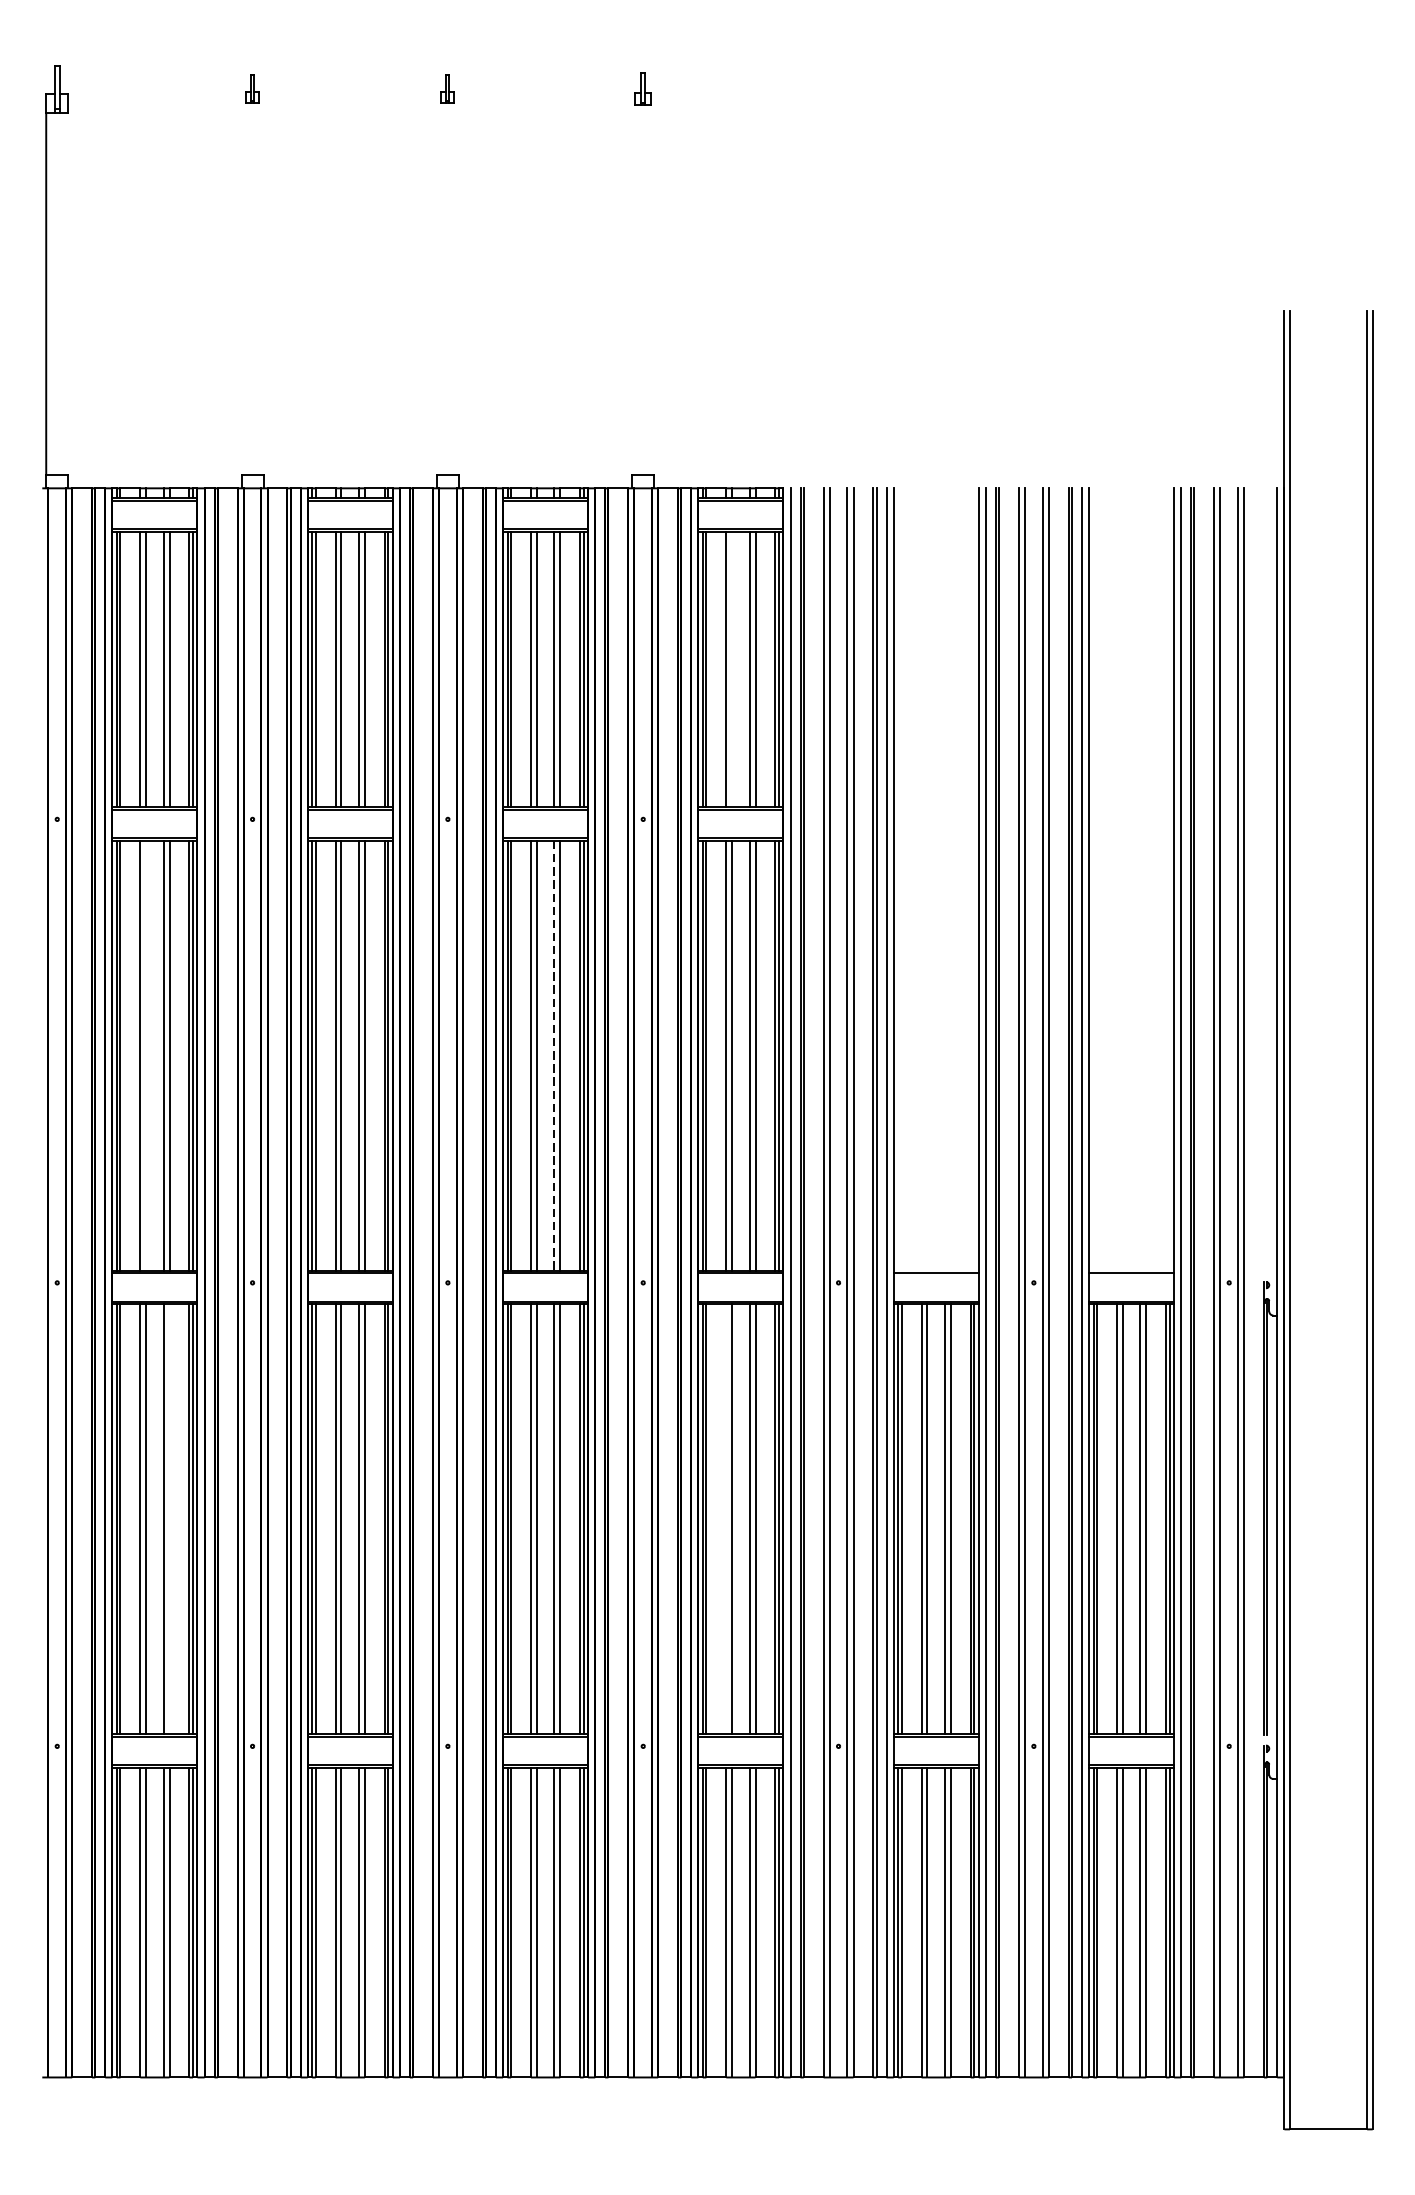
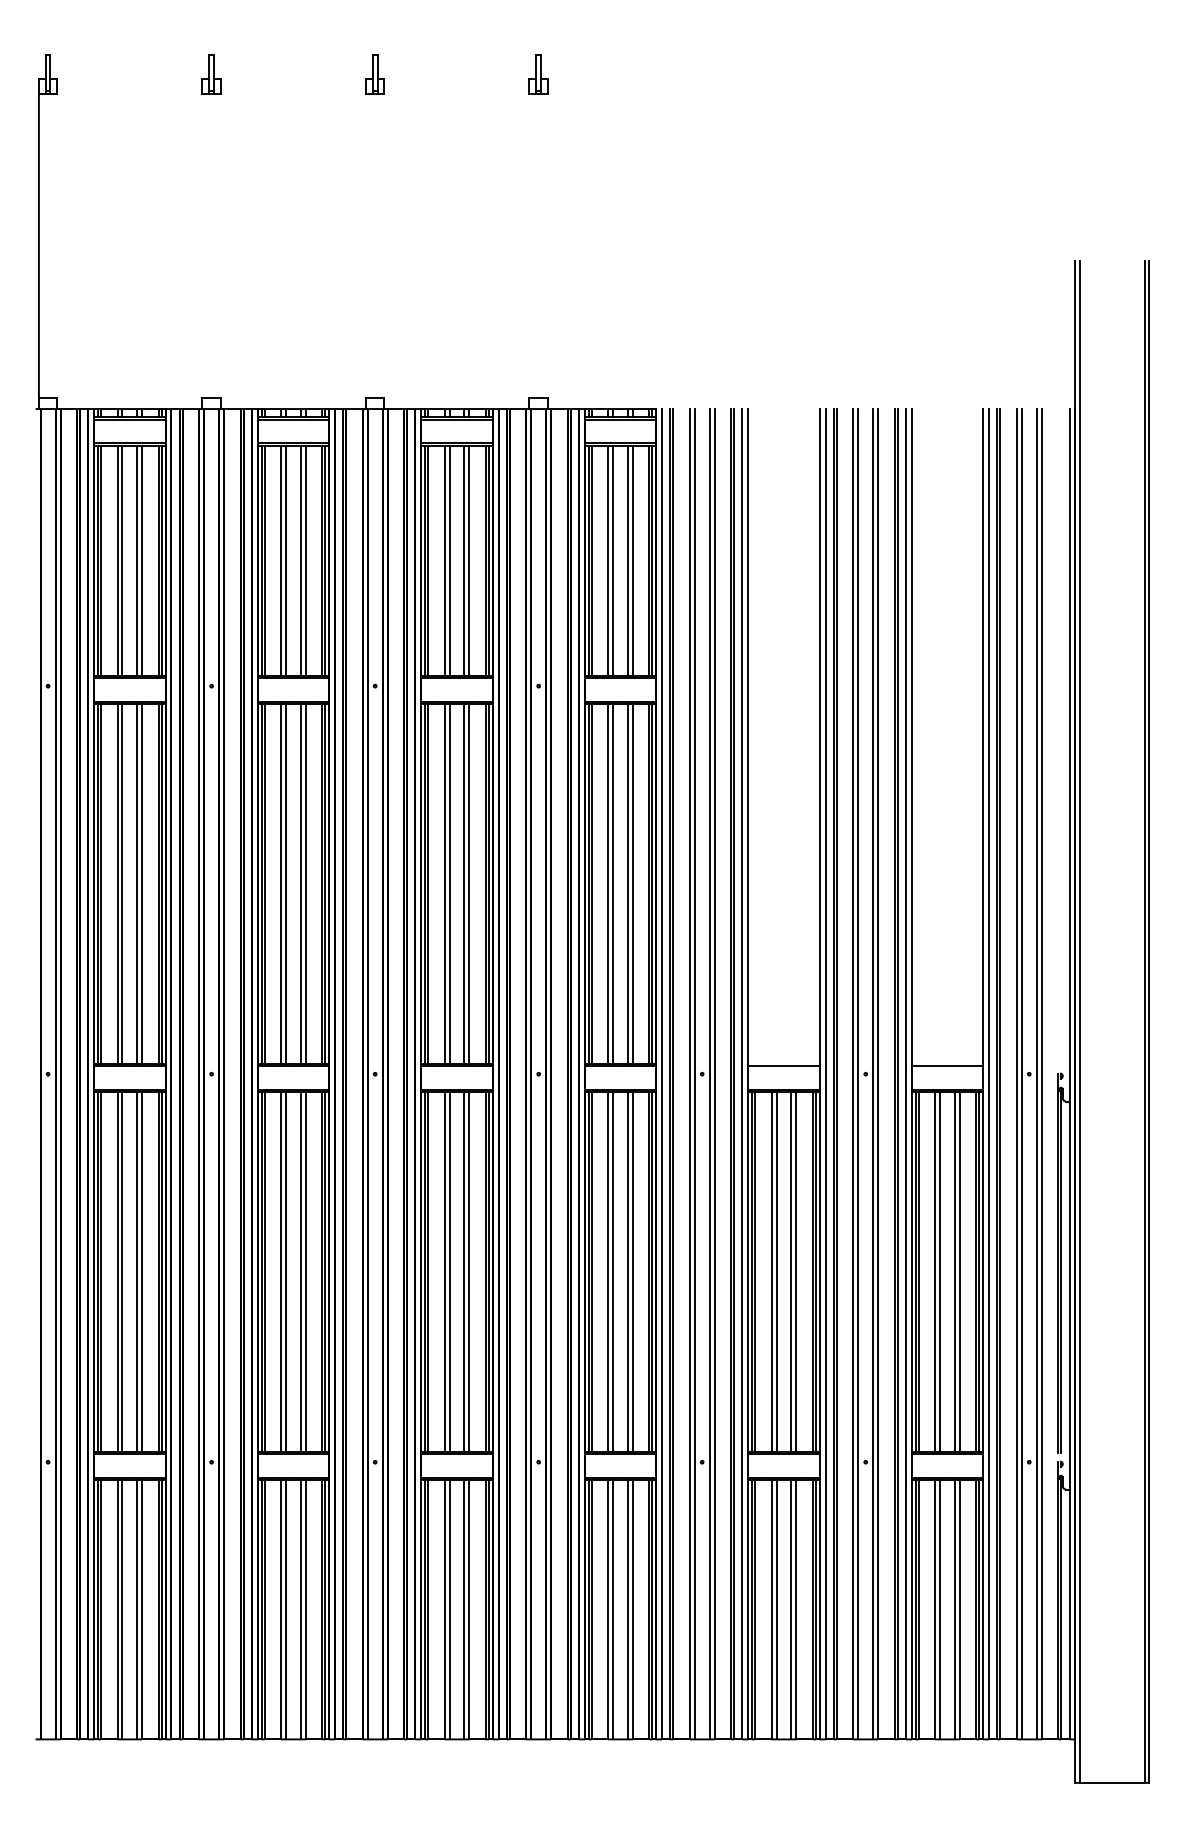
part: (252, 88) -> (211, 74), size x1.67
part: (447, 88) -> (374, 74), size x1.67
part: (642, 88) -> (538, 74), size x1.43
line: (732, 669) -> (613, 560), added
line: (146, 1055) -> (122, 883), added
line: (554, 1056) -> (464, 884), dashed -> solid
line: (169, 1518) -> (142, 1271), added
line: (726, 1518) -> (608, 1271), added

